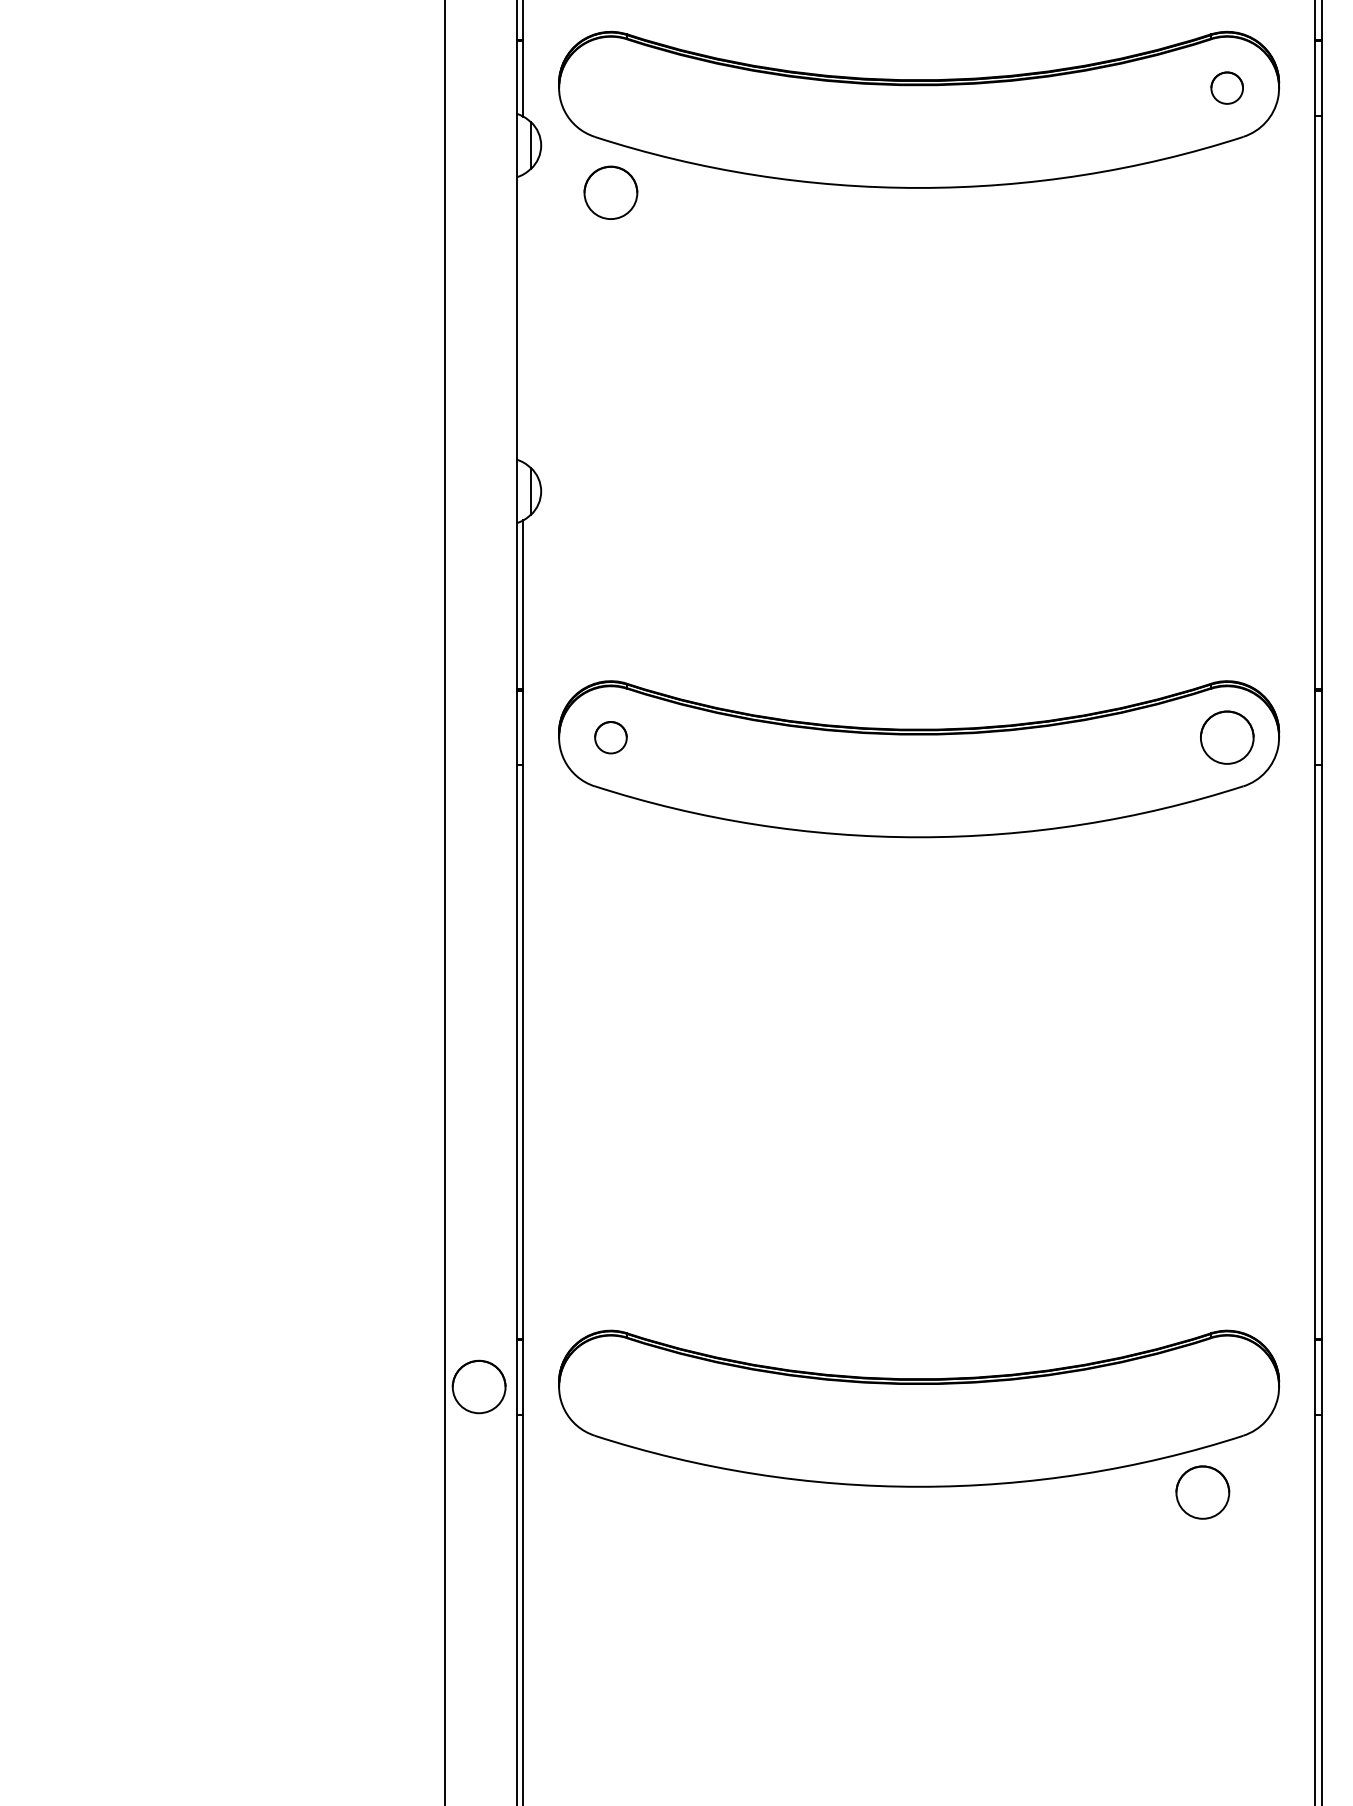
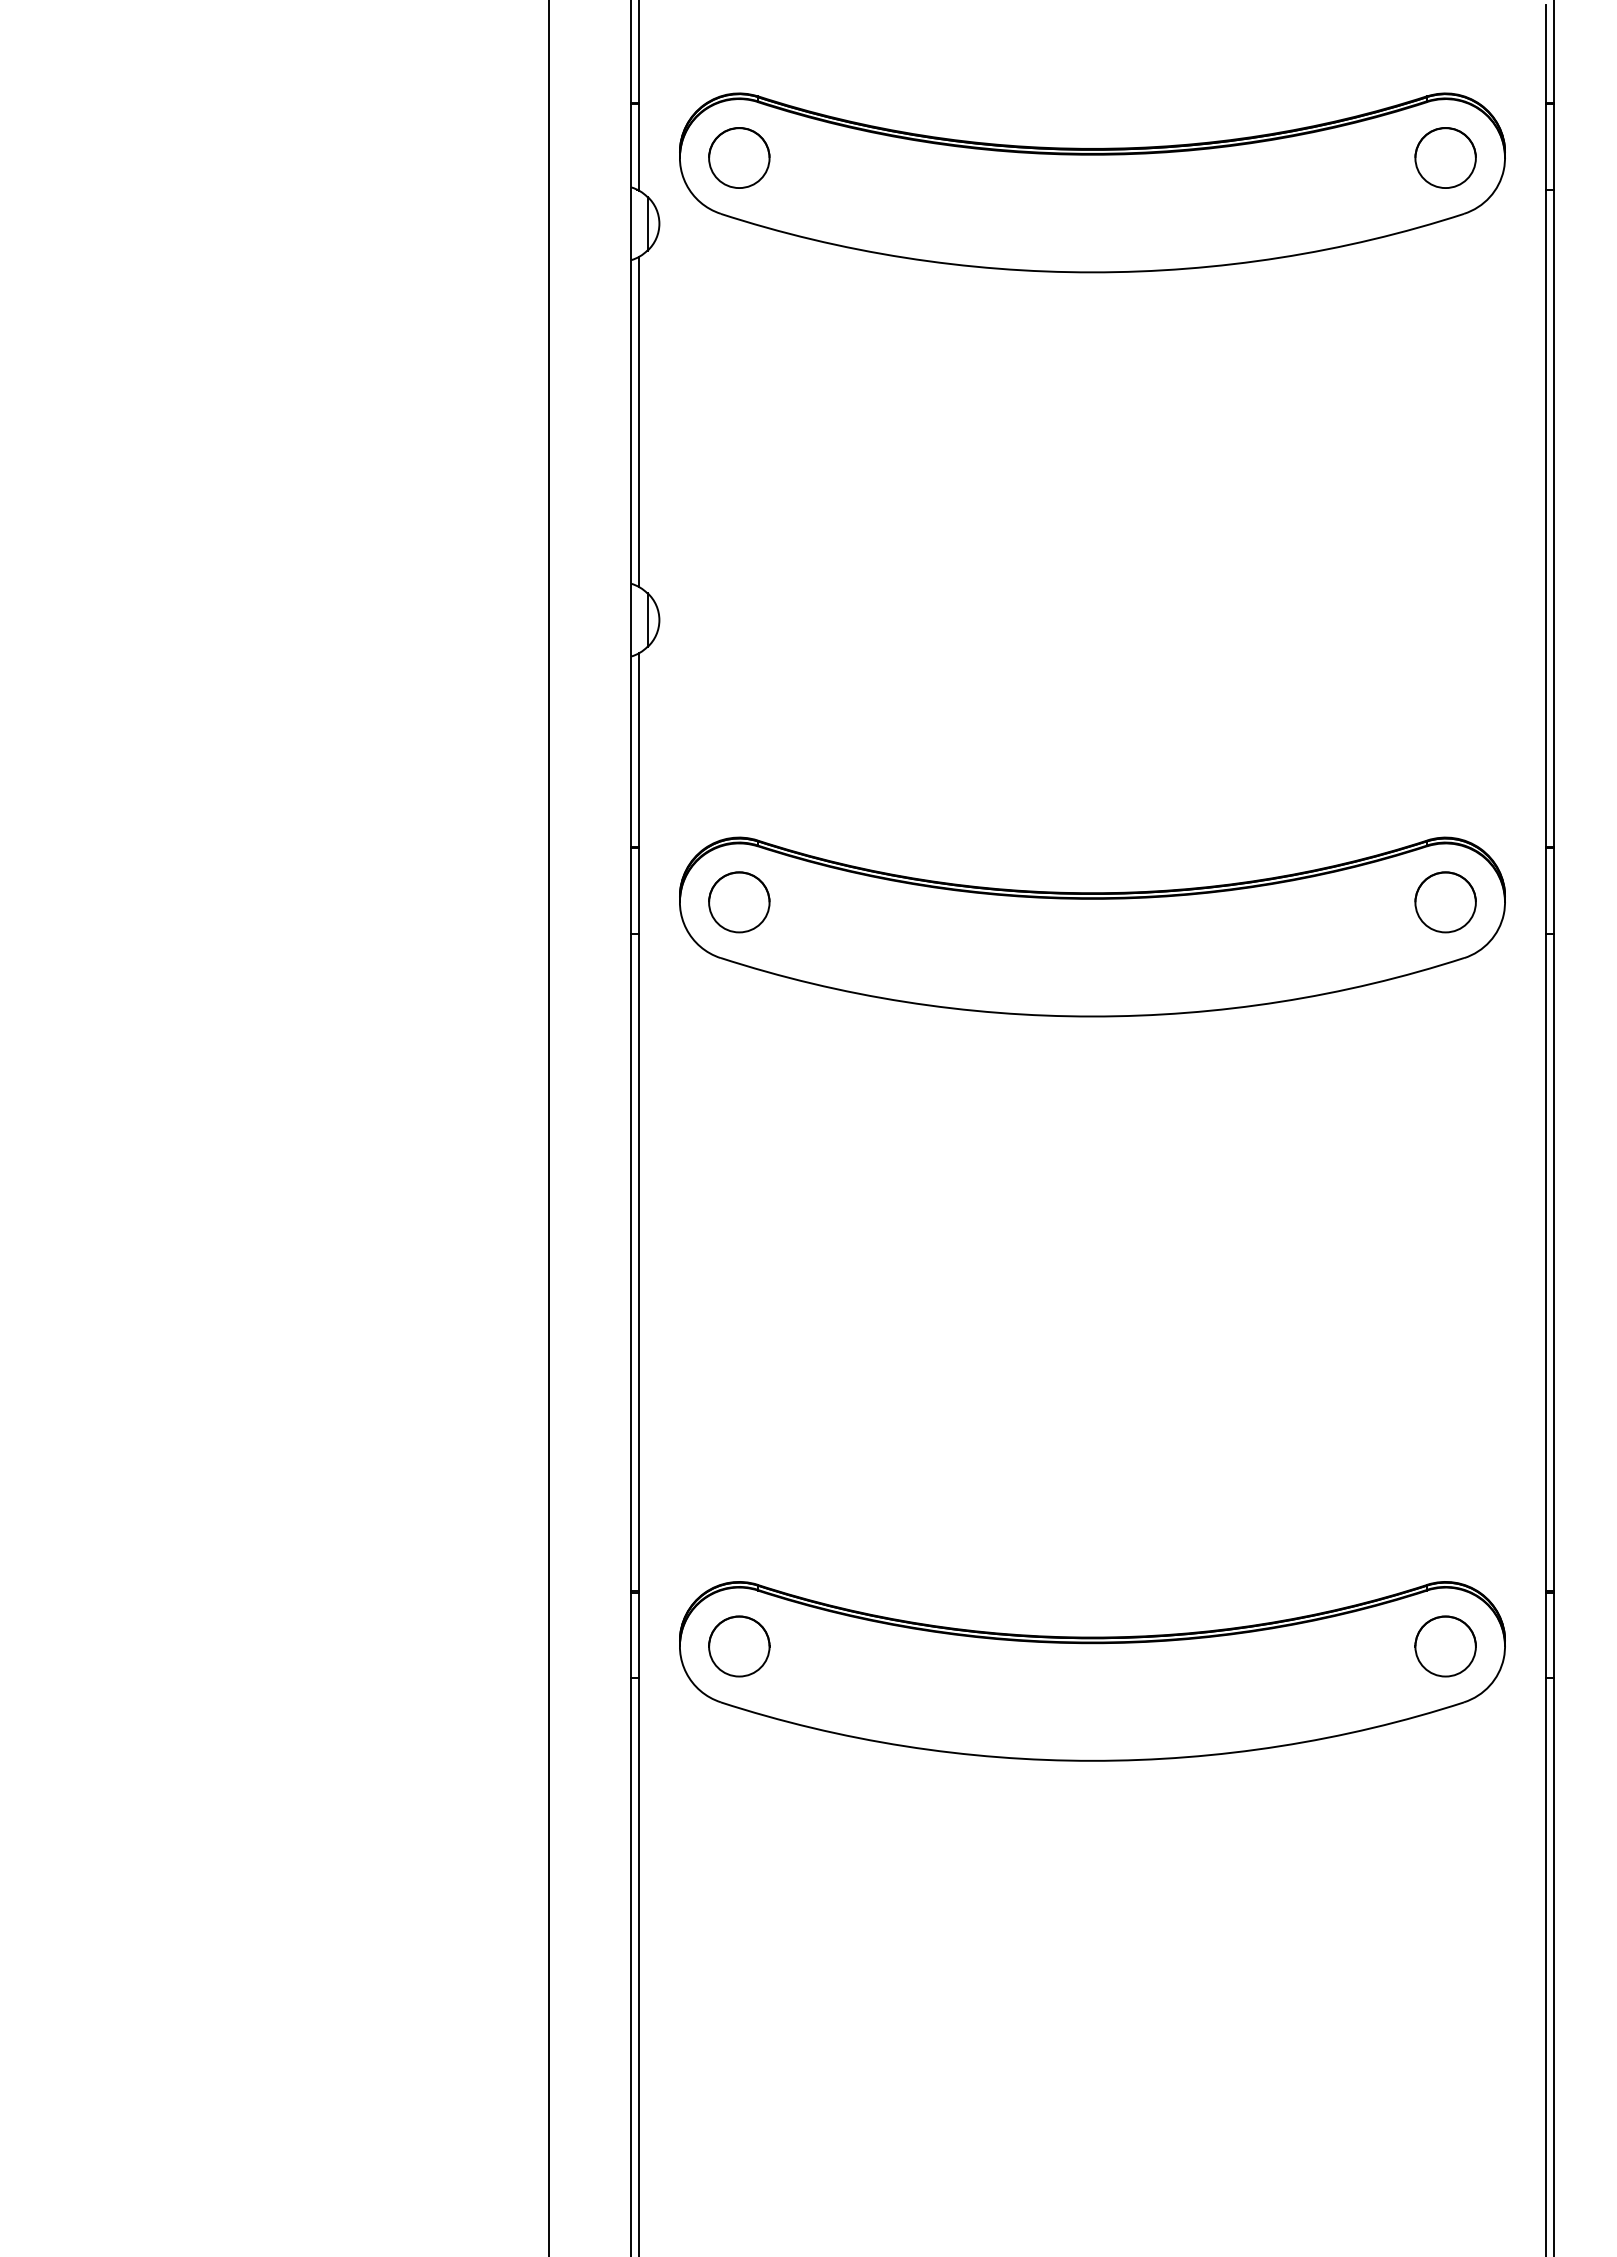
part: (1227, 87) -> (1445, 157), size x1.67
part: (611, 192) -> (739, 157), moved
line: (522, 318) -> (638, 421), added
part: (611, 737) -> (739, 902), size x1.67
part: (479, 1387) -> (739, 1646), moved
part: (1202, 1492) -> (1445, 1646), moved

